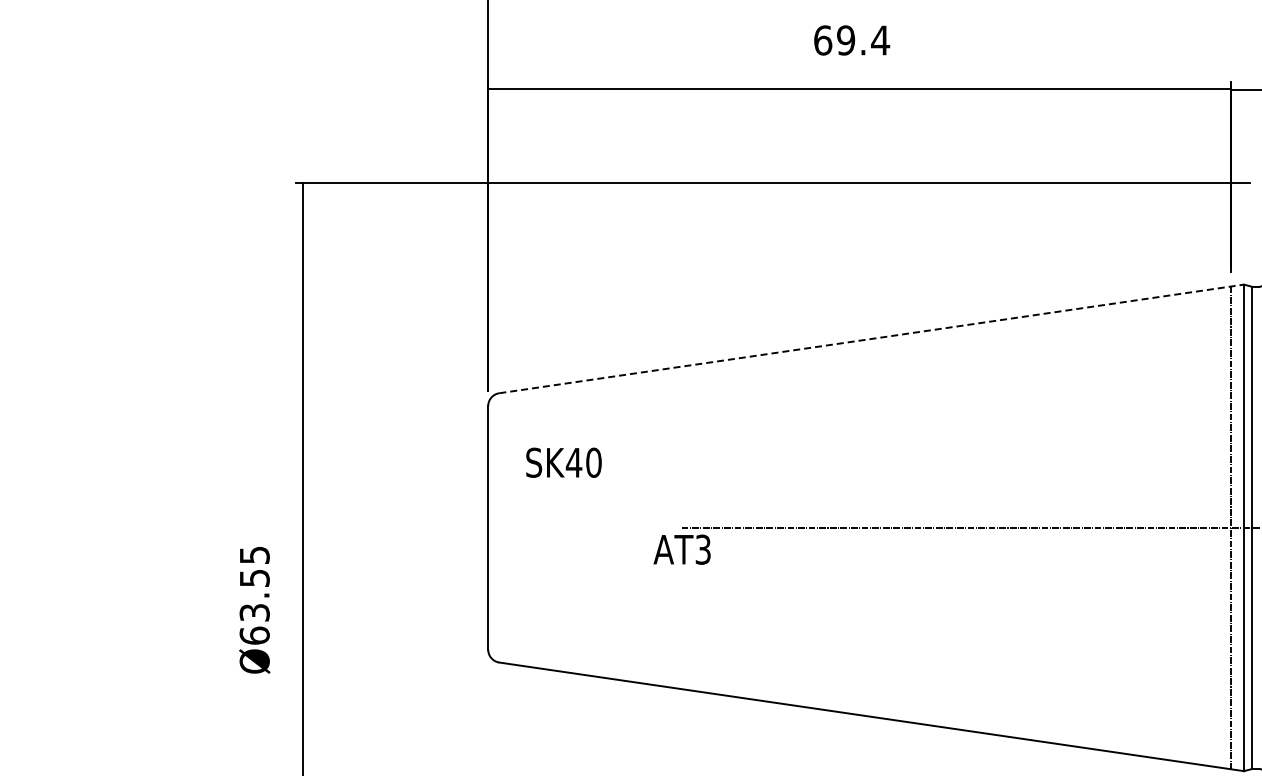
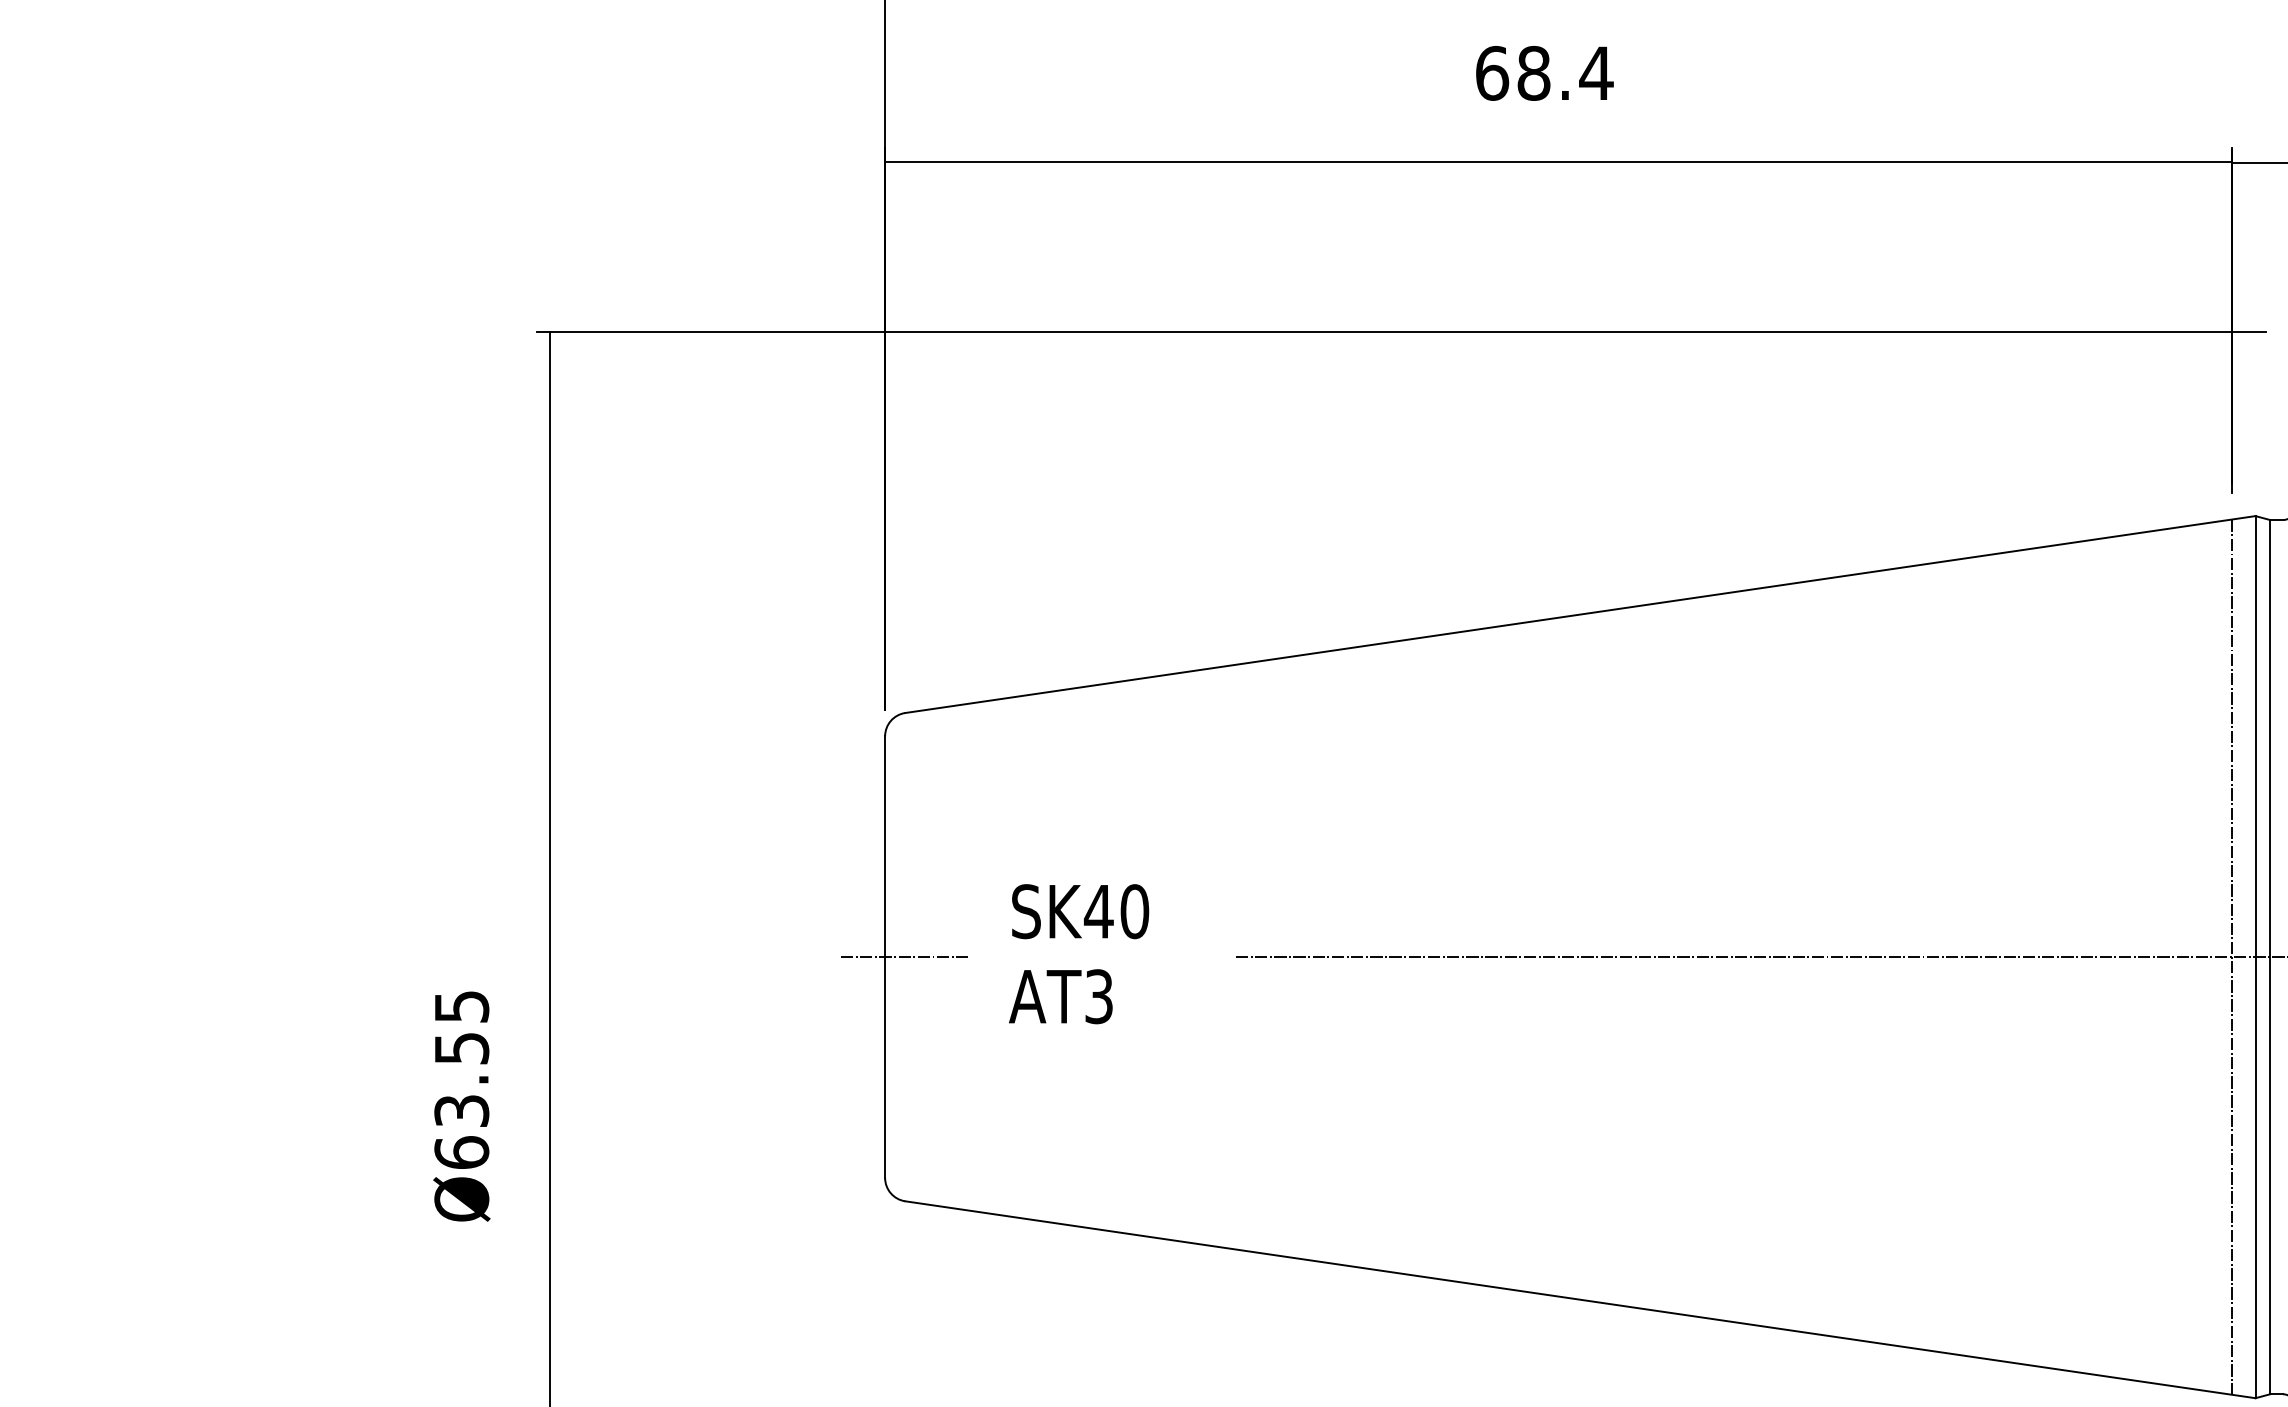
text: (846, 40) -> (1534, 73), 69.4 -> 68.4
line: (872, 338) -> (1581, 613), dashed -> solid
text: (563, 462) -> (1079, 911), moved
line: (498, 527) -> (903, 956), added
text: (681, 549) -> (1059, 996), moved

